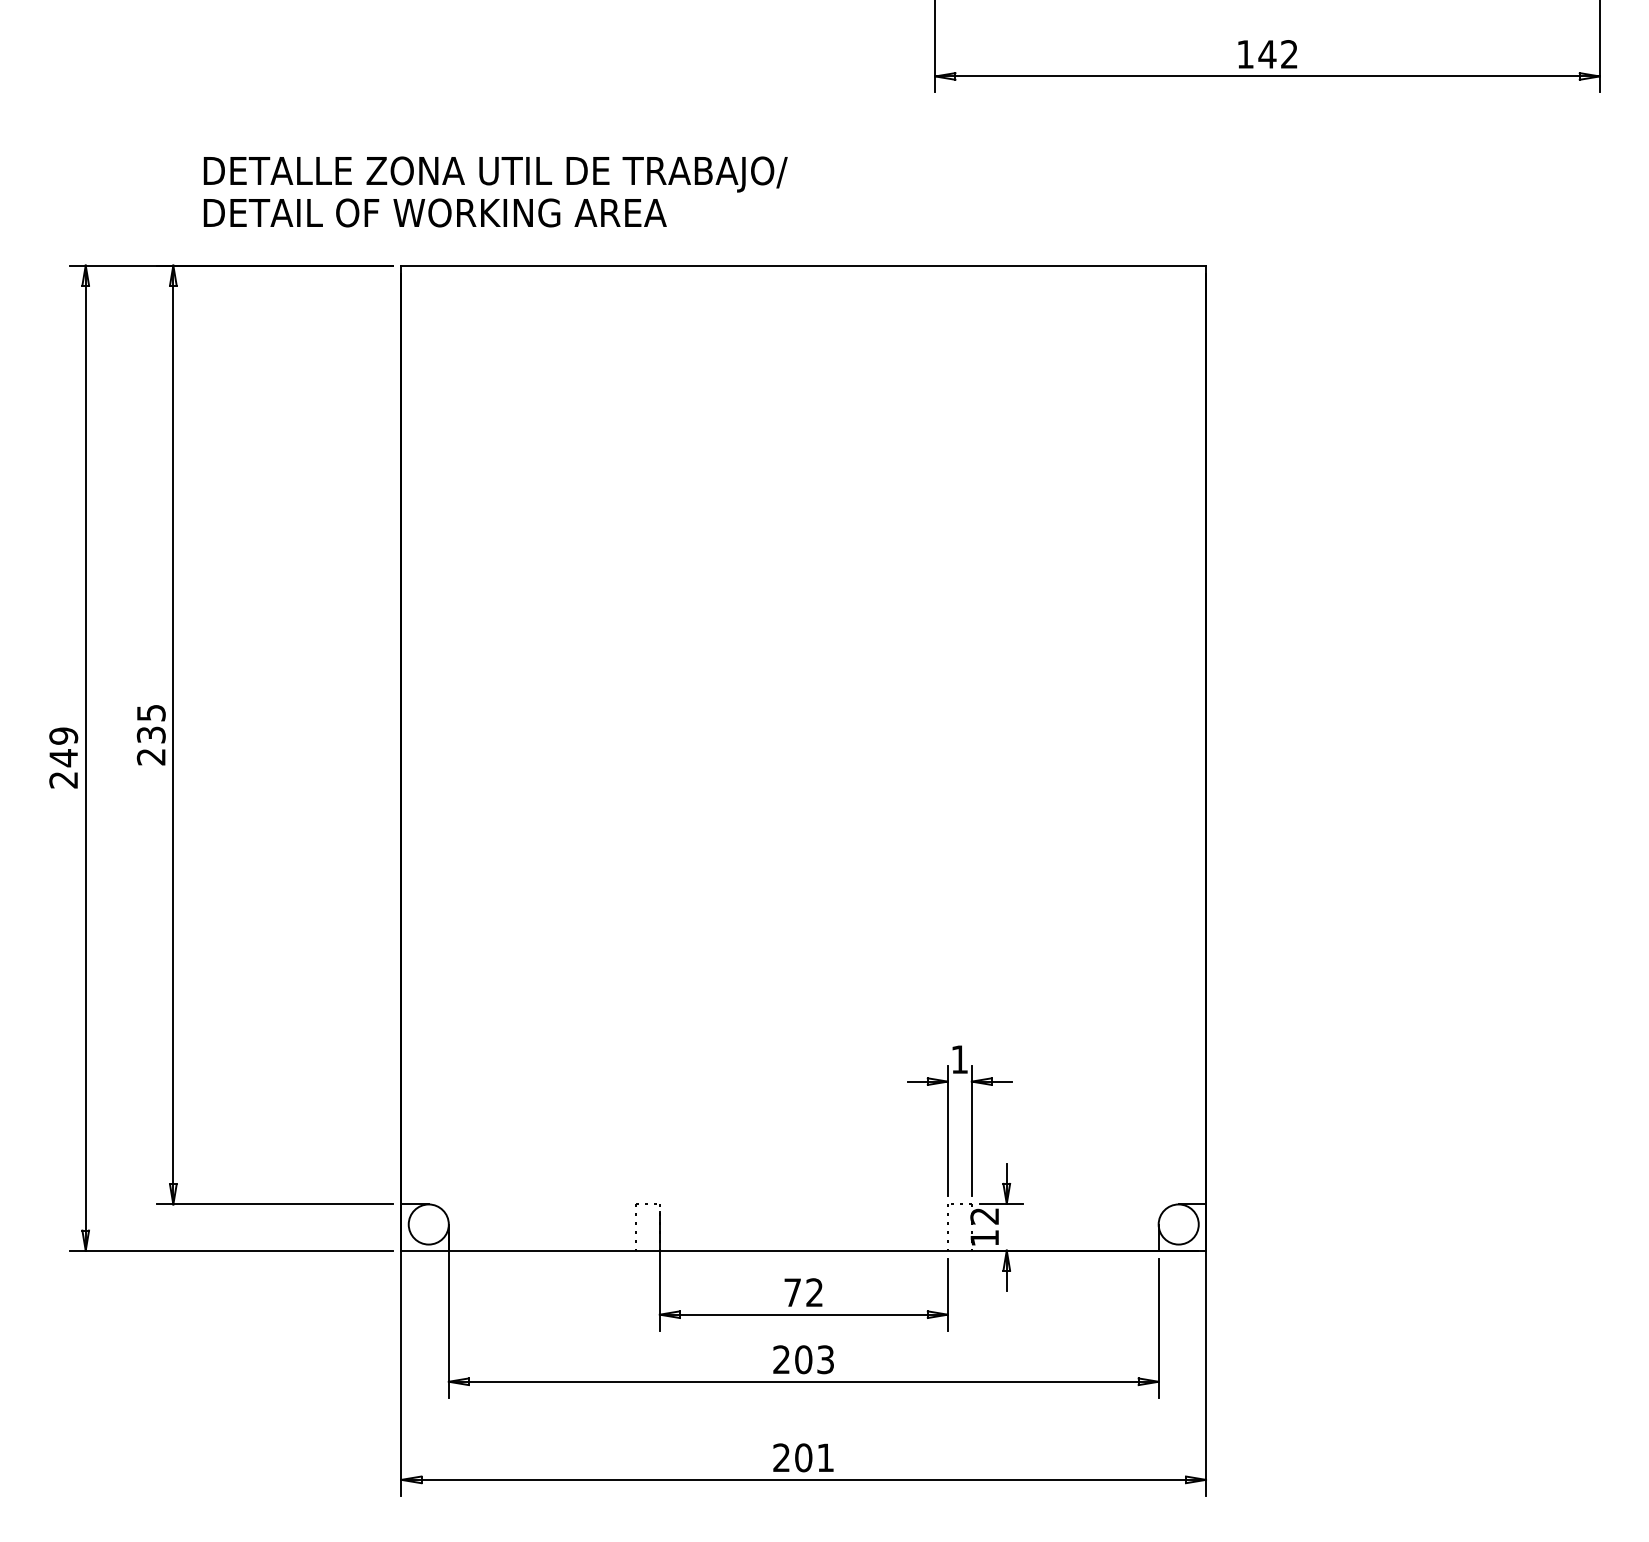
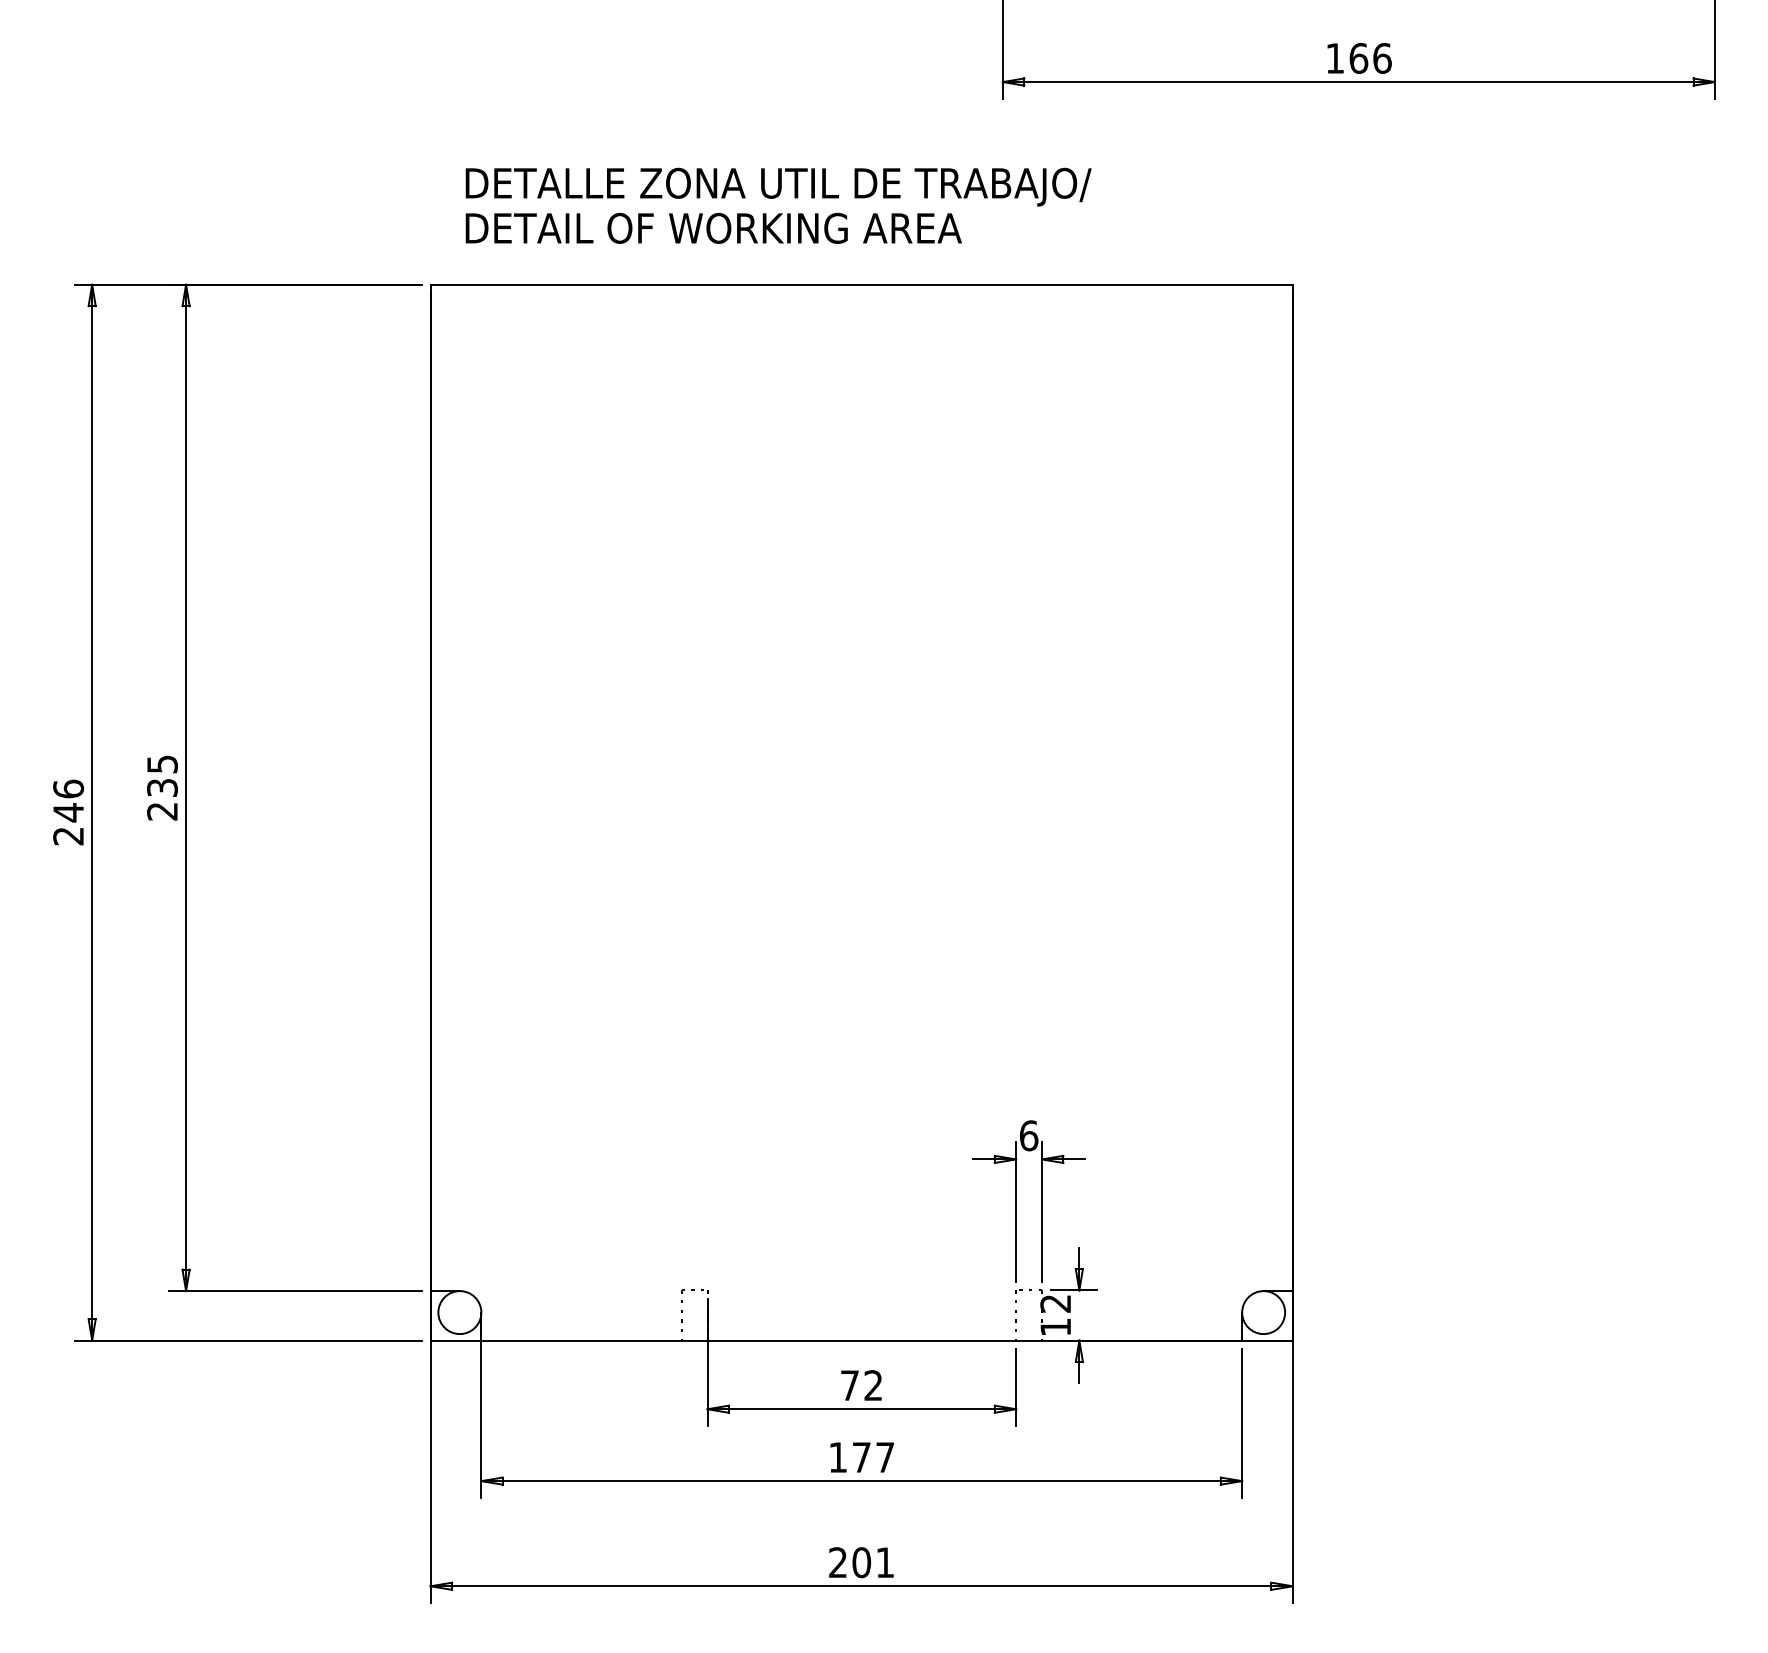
text: (1278, 54) -> (1370, 58), 142 -> 166
text: (495, 191) -> (778, 205), moved
text: (63, 735) -> (68, 788), 249 -> 246
text: (959, 1059) -> (1028, 1135), 1 -> 6
text: (803, 1359) -> (861, 1457), 203 -> 177

